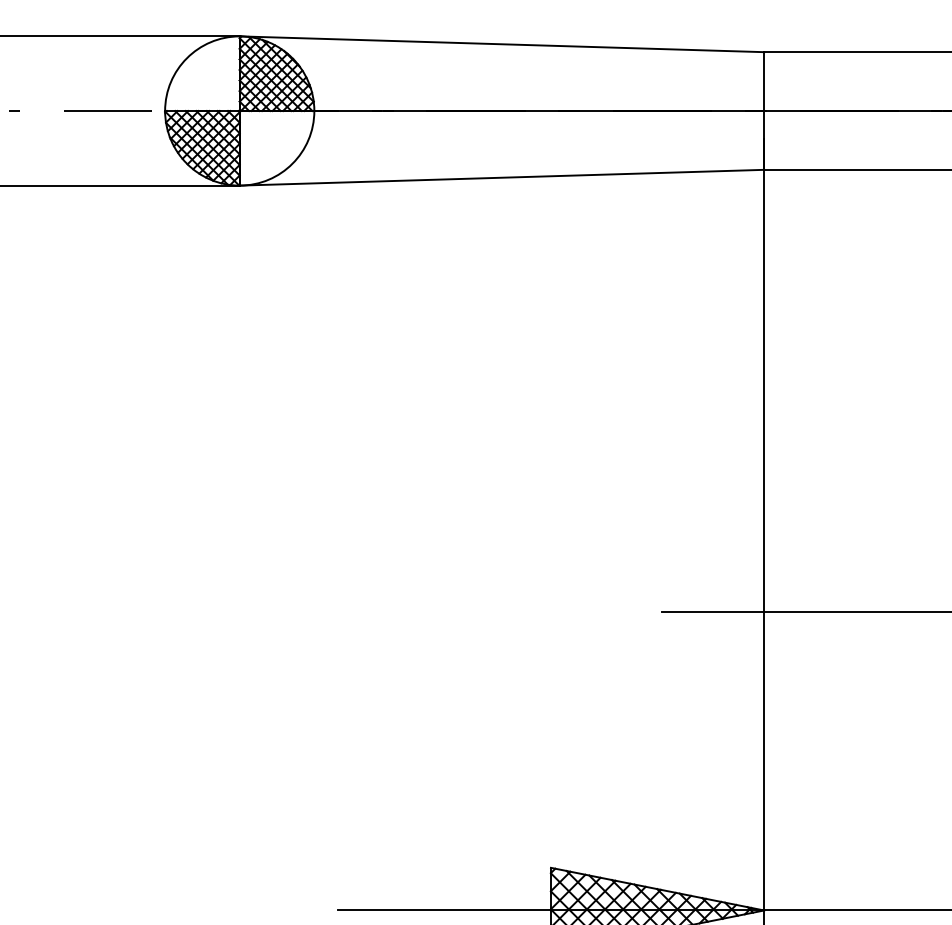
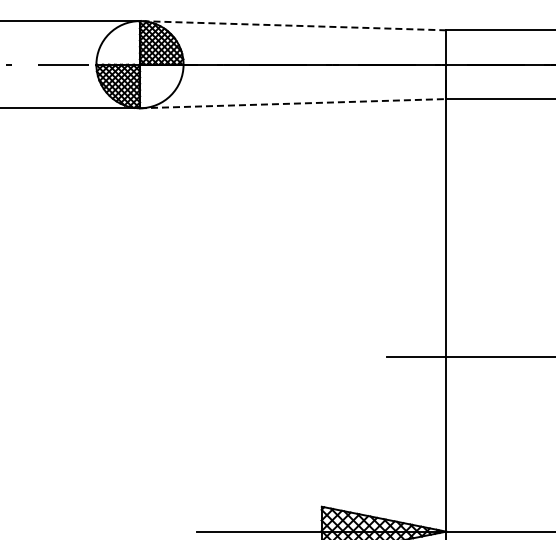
line: (500, 43) -> (292, 25), solid -> dashed
line: (502, 177) -> (293, 103), solid -> dashed

